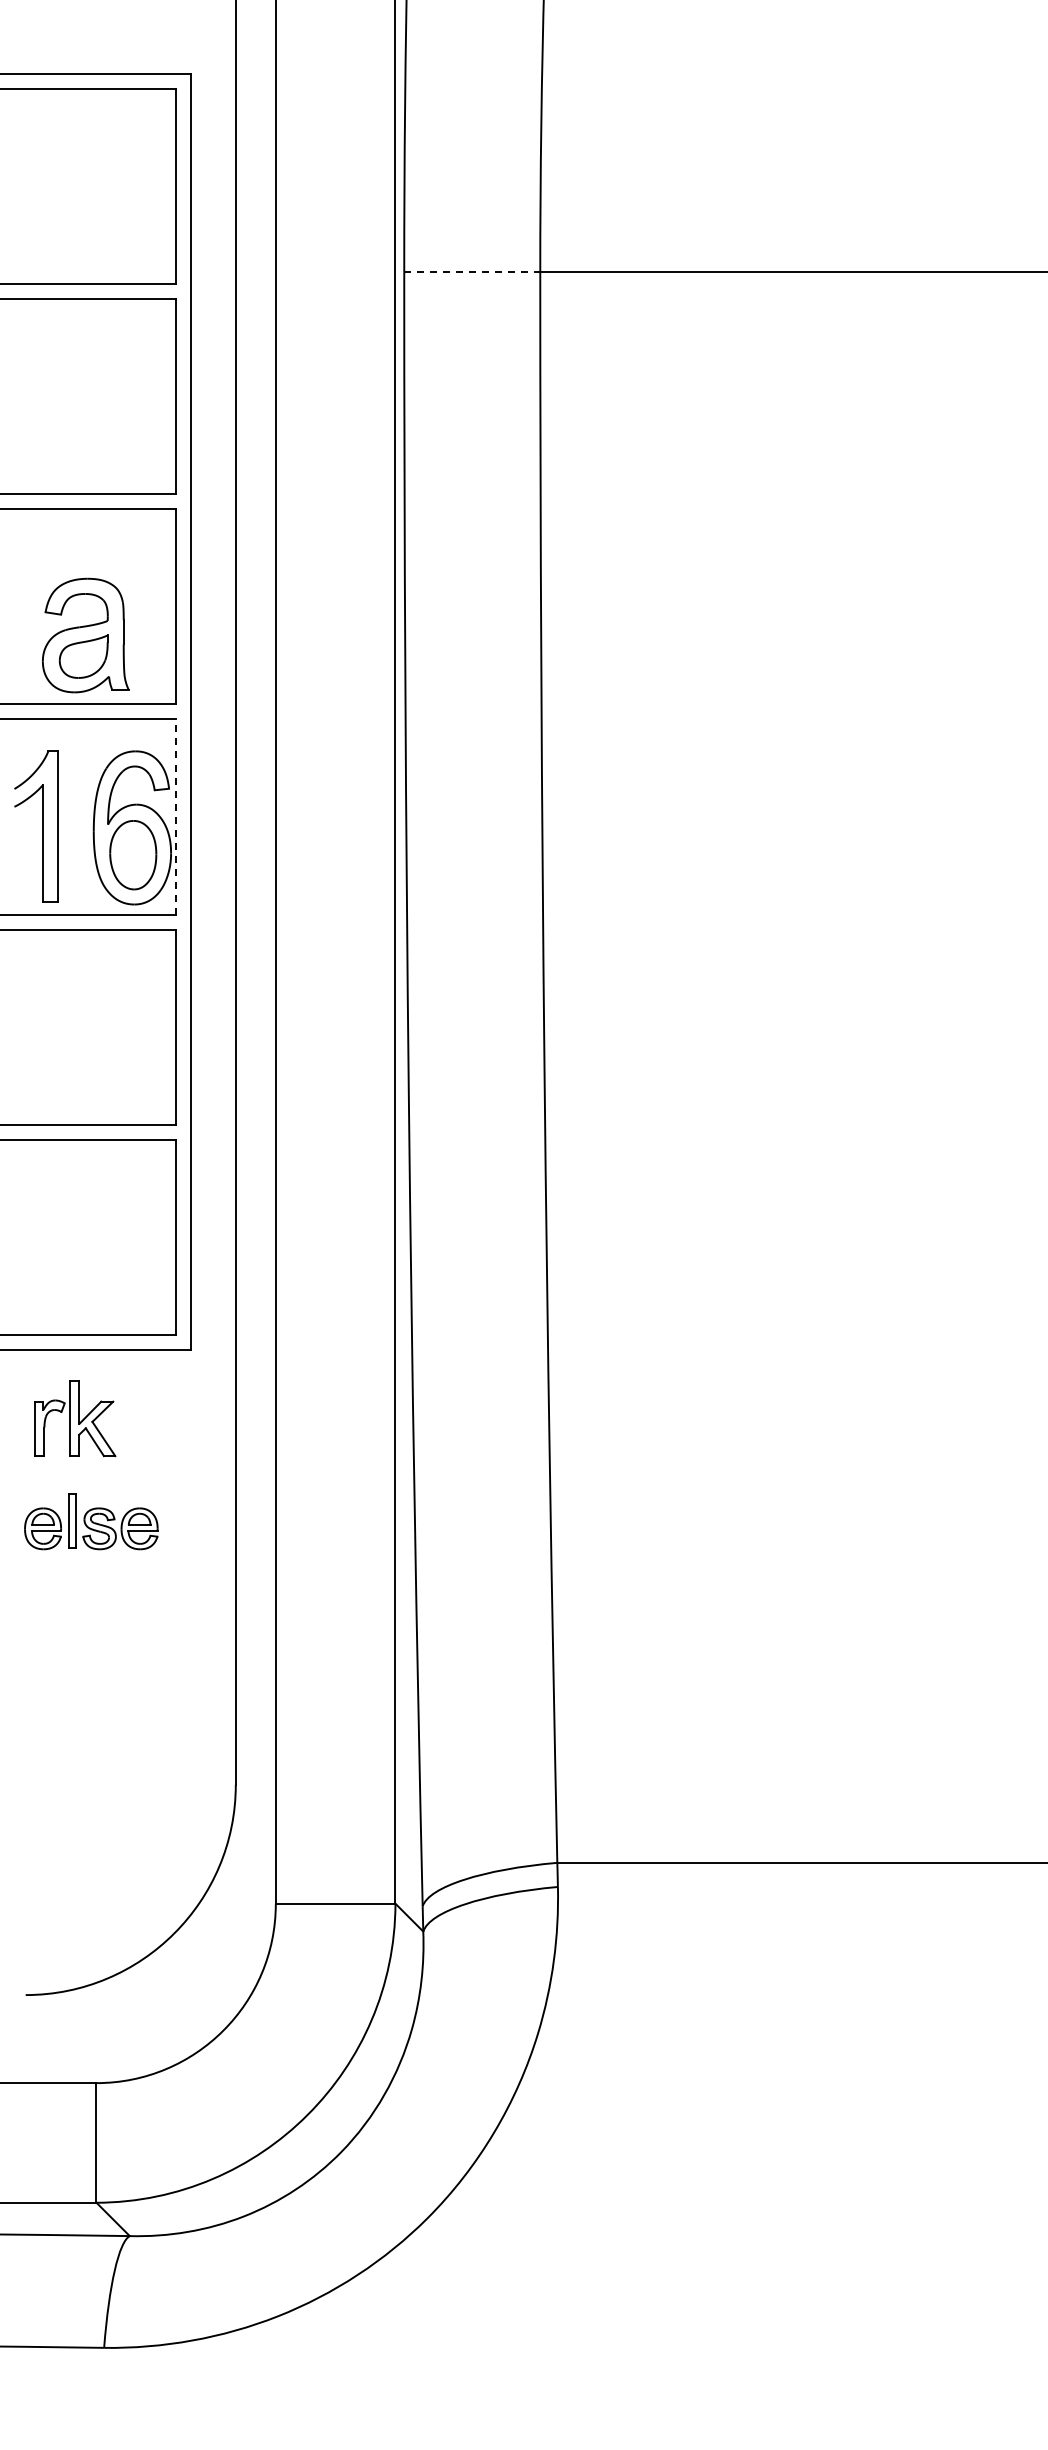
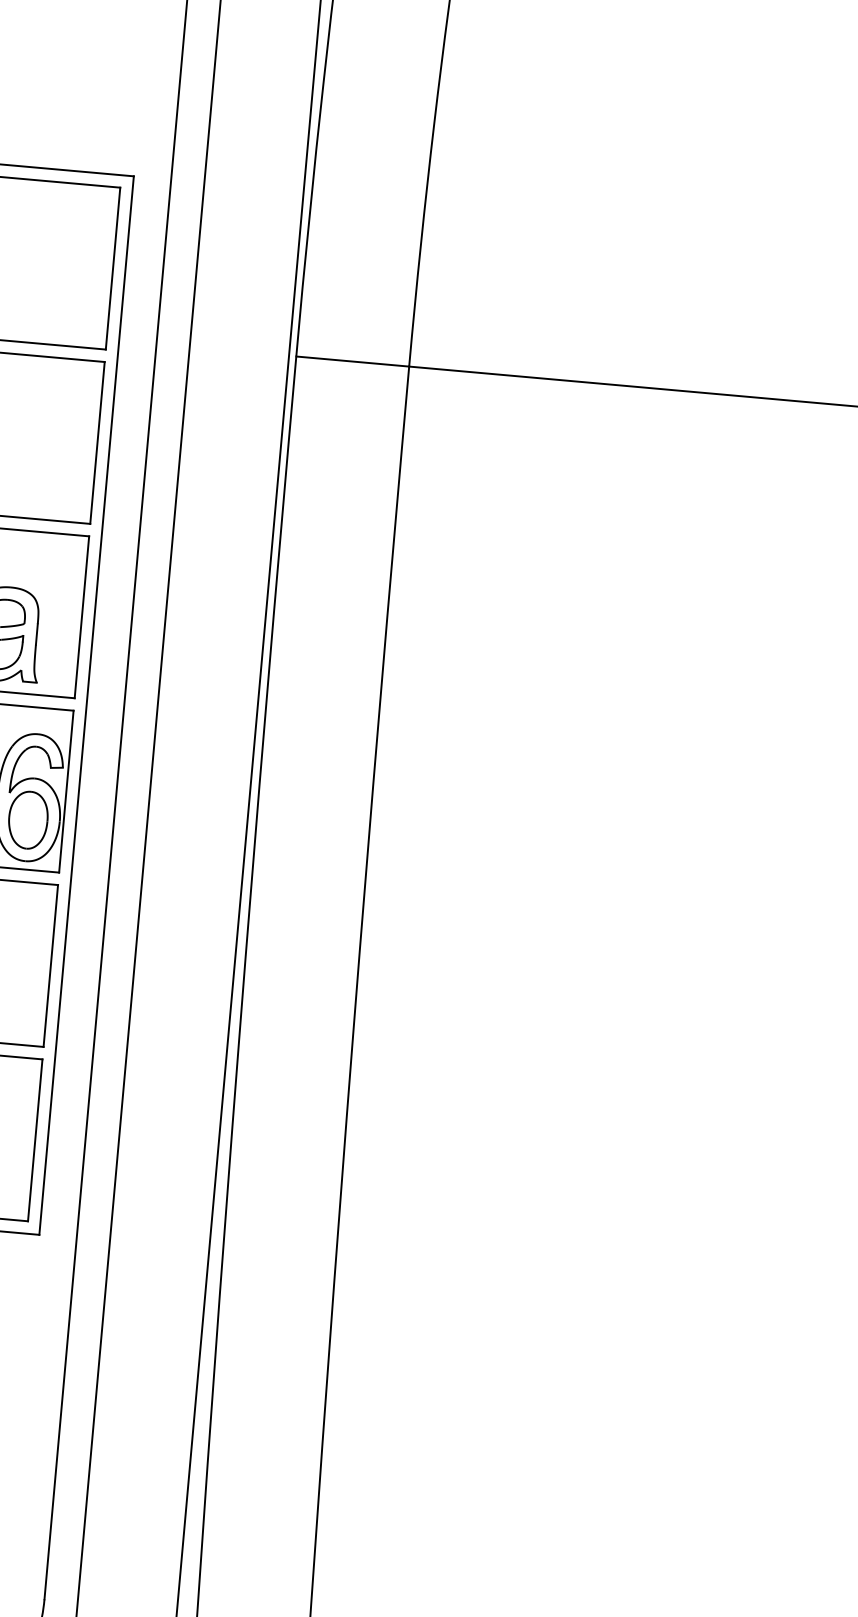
line: (472, 272) -> (352, 361), dashed -> solid
line: (175, 816) -> (66, 791), dashed -> solid

